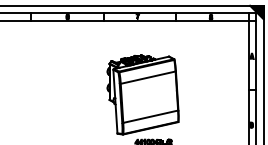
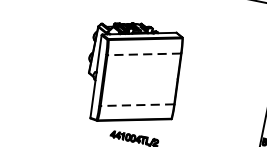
line: (147, 77) -> (143, 53), solid -> dashed
line: (150, 116) -> (137, 104), solid -> dashed

